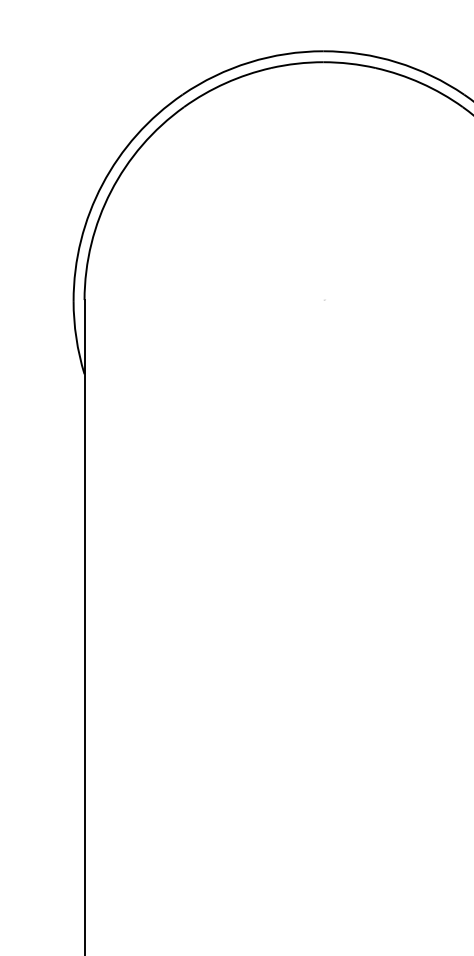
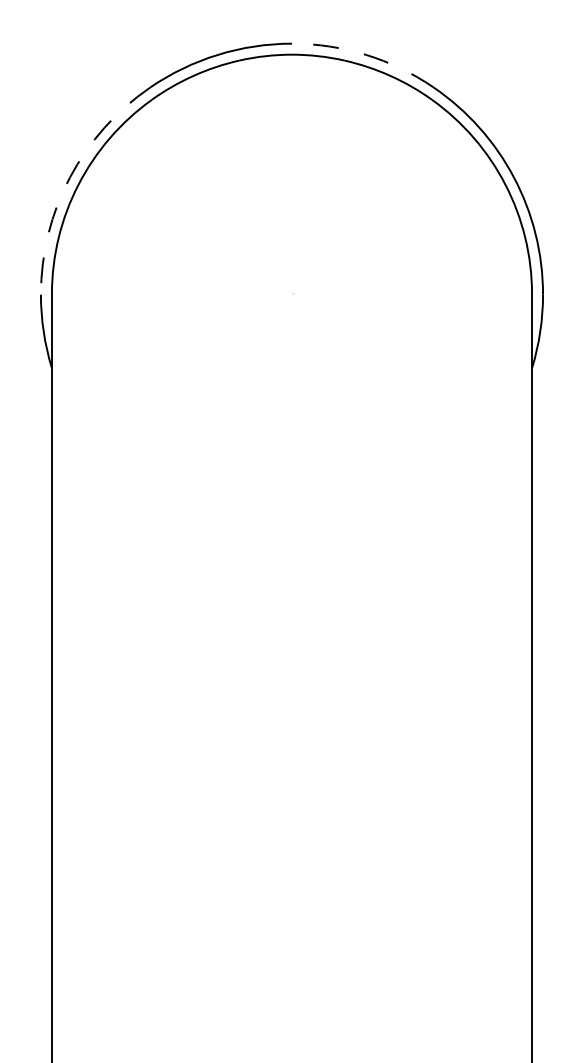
arc: (397, 62) -> (366, 54), solid -> dashed
arc: (103, 184) -> (70, 177), solid -> dashed

